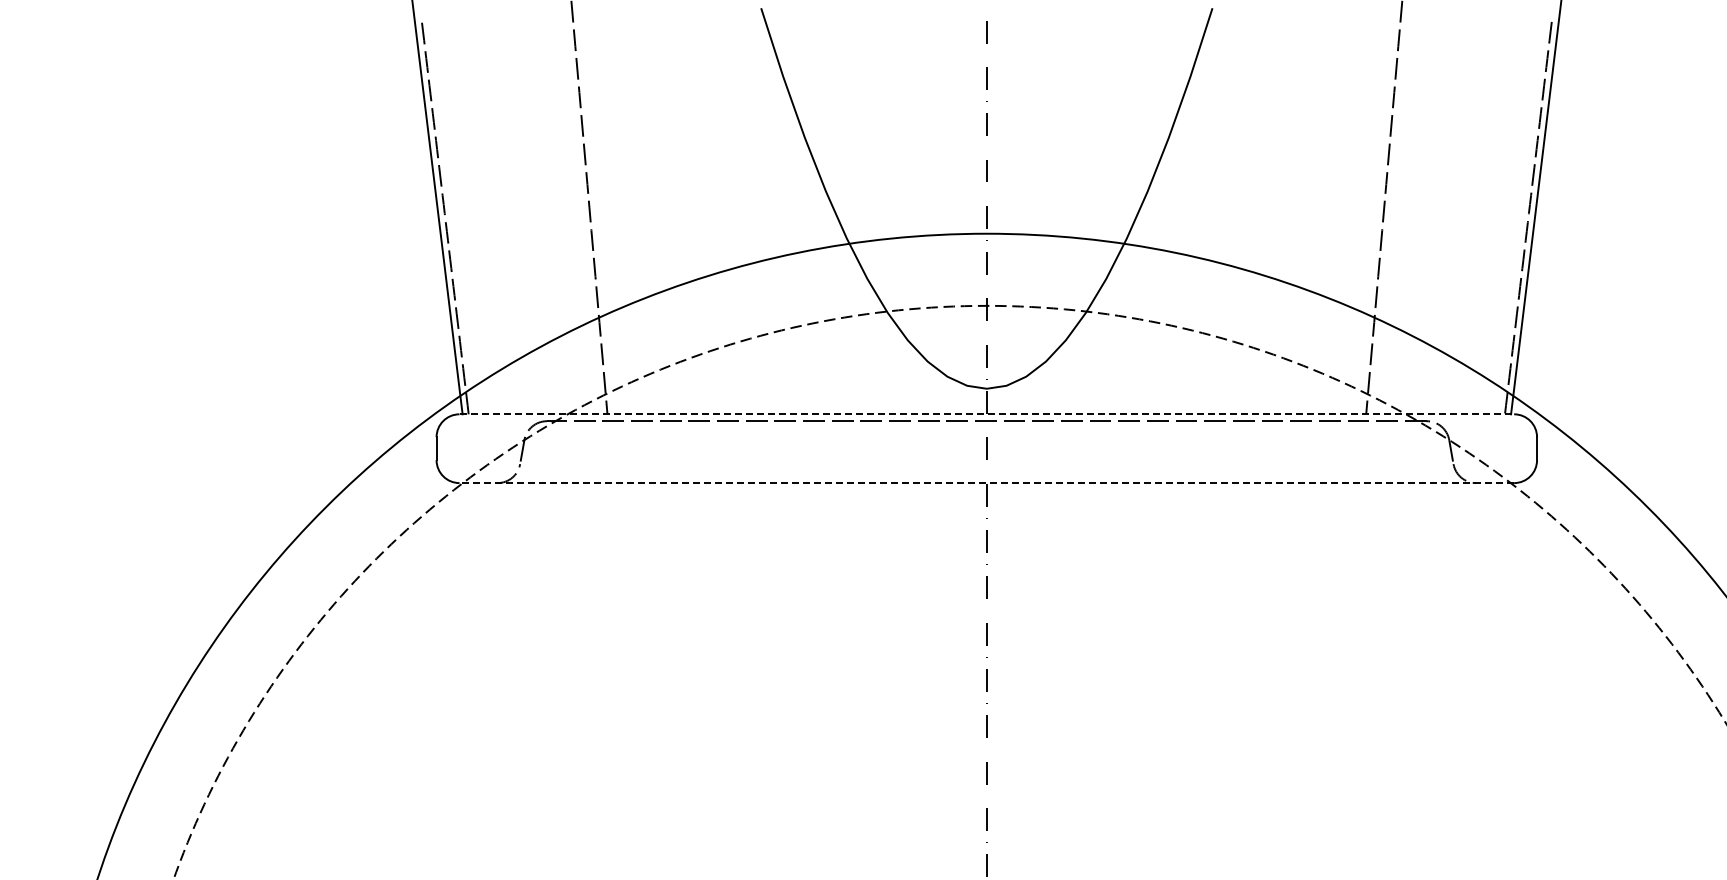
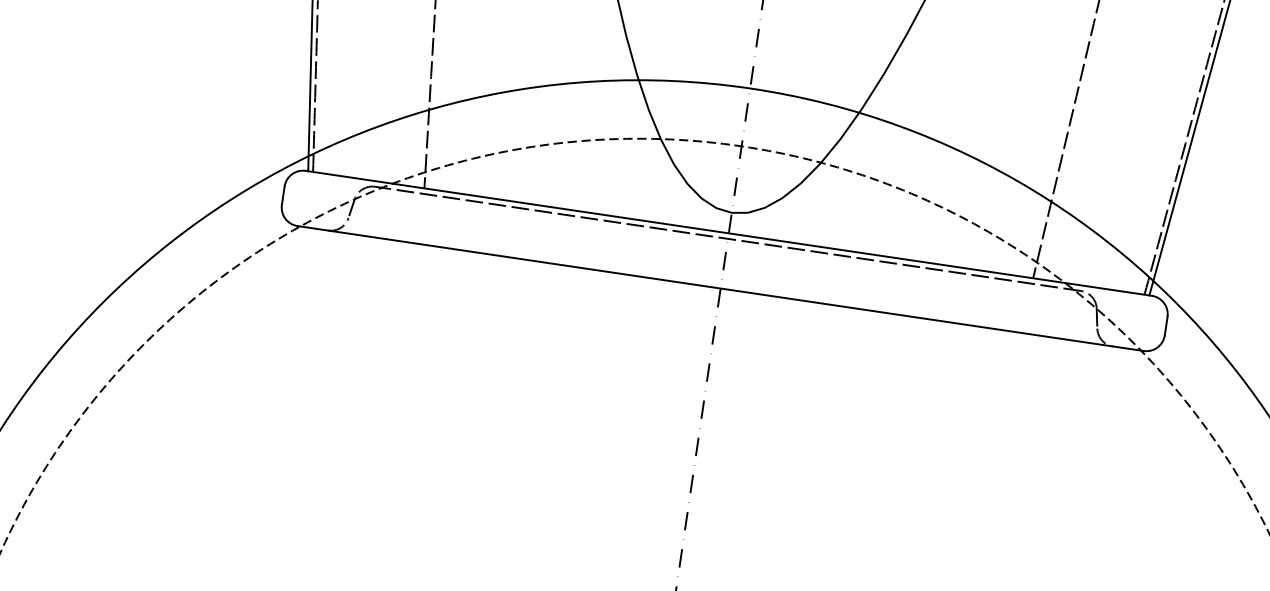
line: (987, 414) -> (729, 233), dashed -> solid
line: (986, 483) -> (720, 288), dashed -> solid

